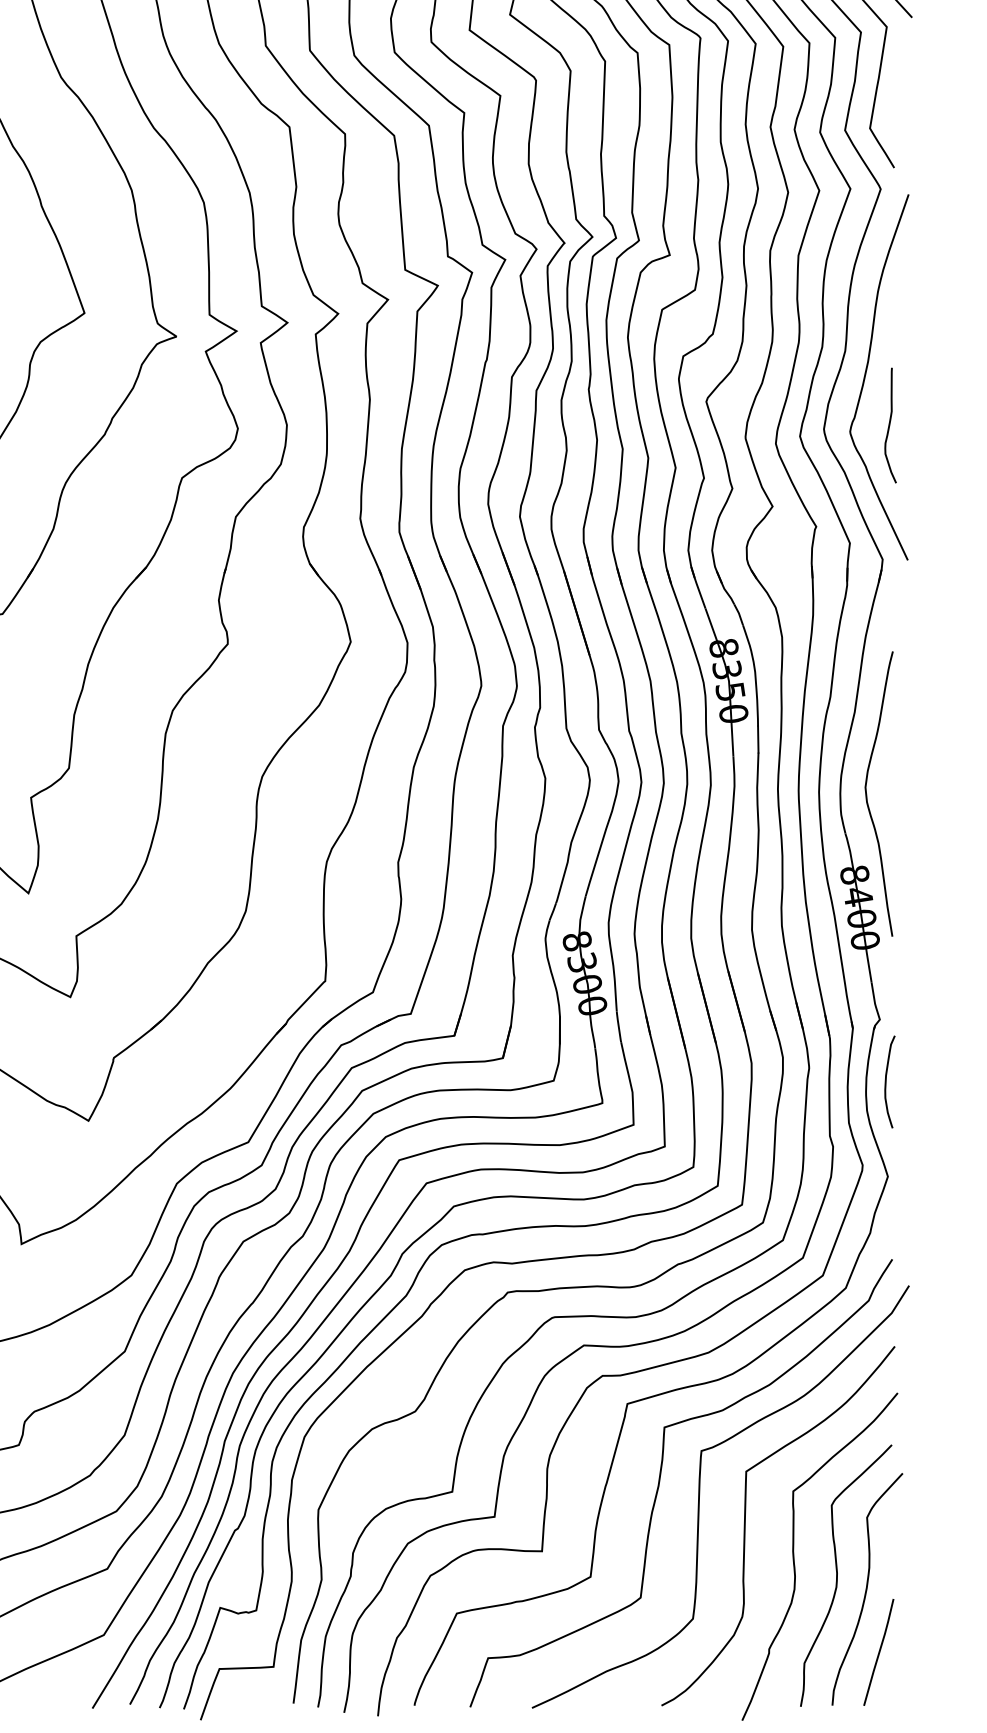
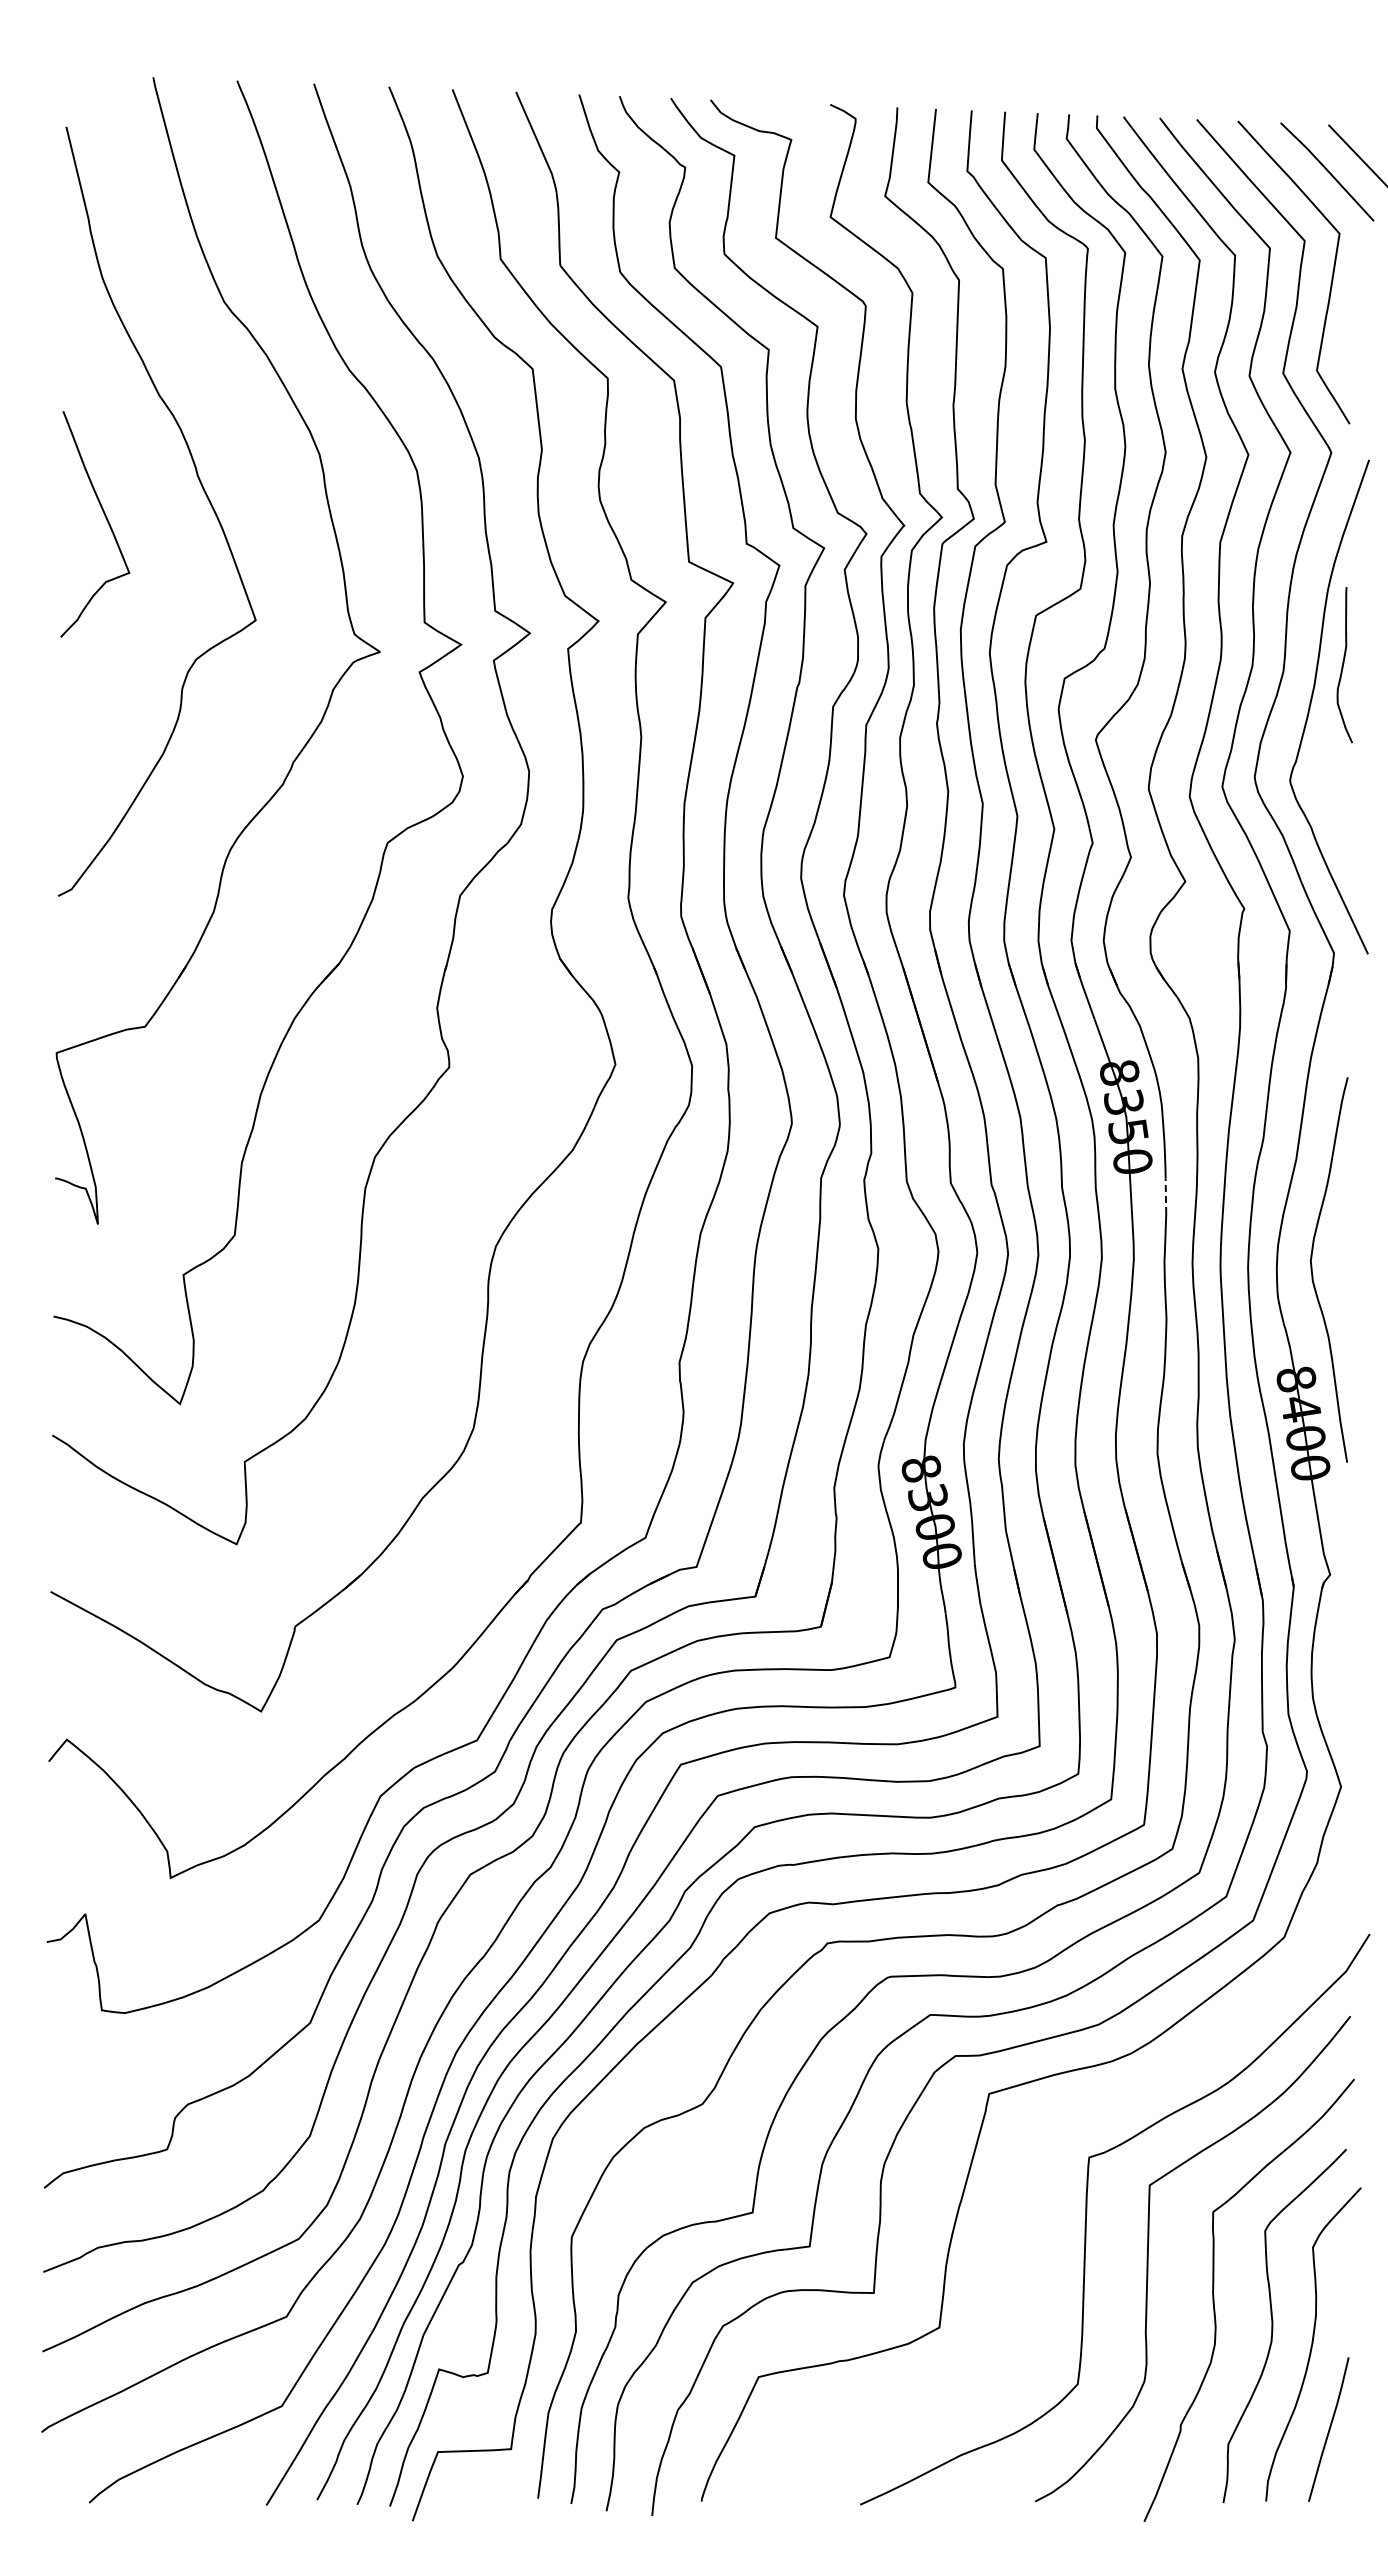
curve: (889, 425) -> (1343, 665), moved
line: (757, 739) -> (1165, 1196), solid -> dashed
curve: (886, 1080) -> (1339, 1657), removed
curve: (660, 1481) -> (1033, 2198), removed

